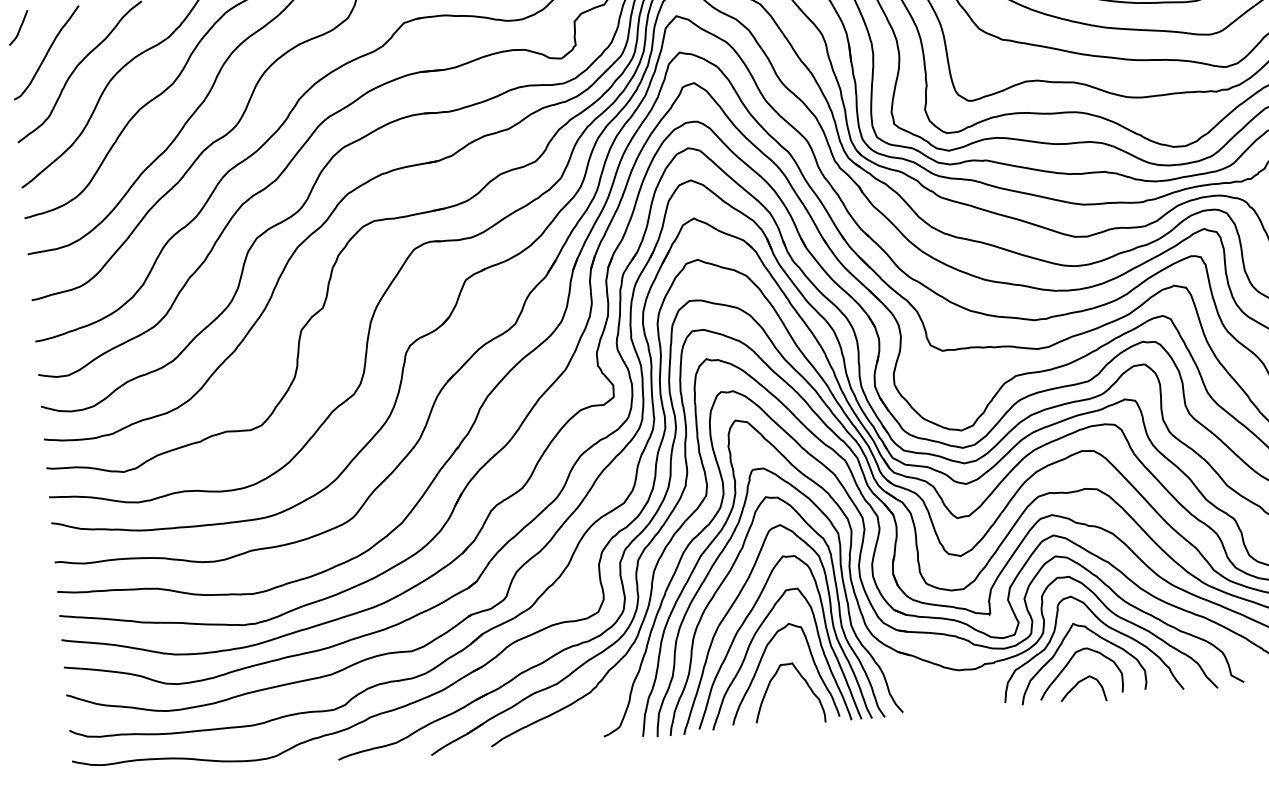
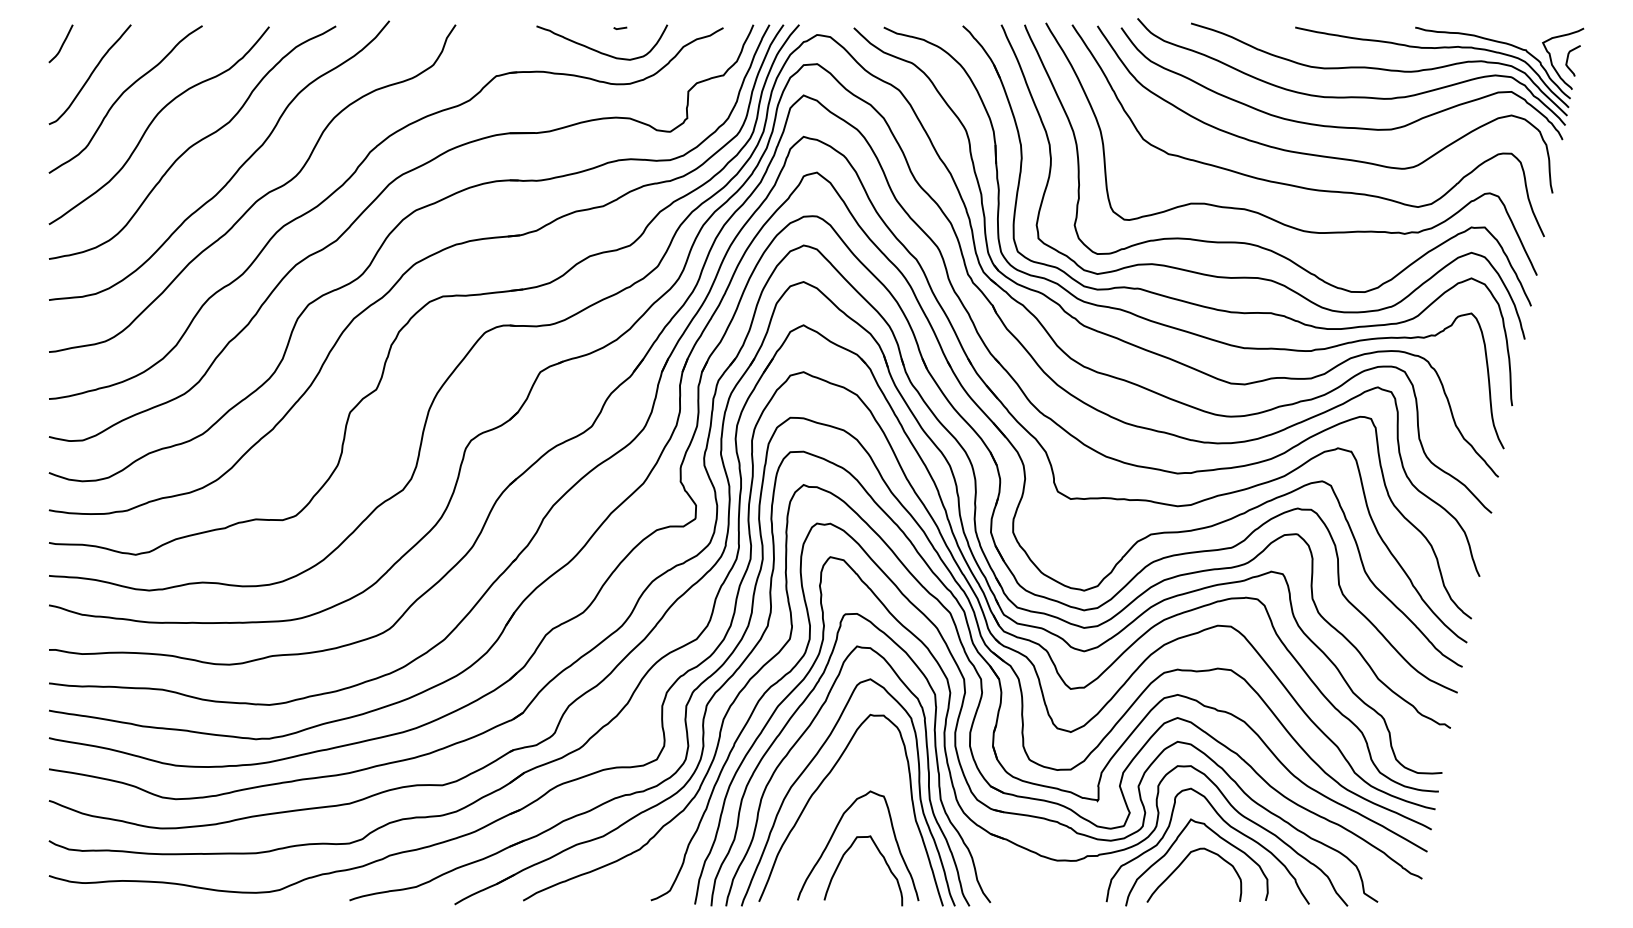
curve: (750, 646) -> (824, 813), removed
curve: (1077, 685) -> (1189, 889), removed

